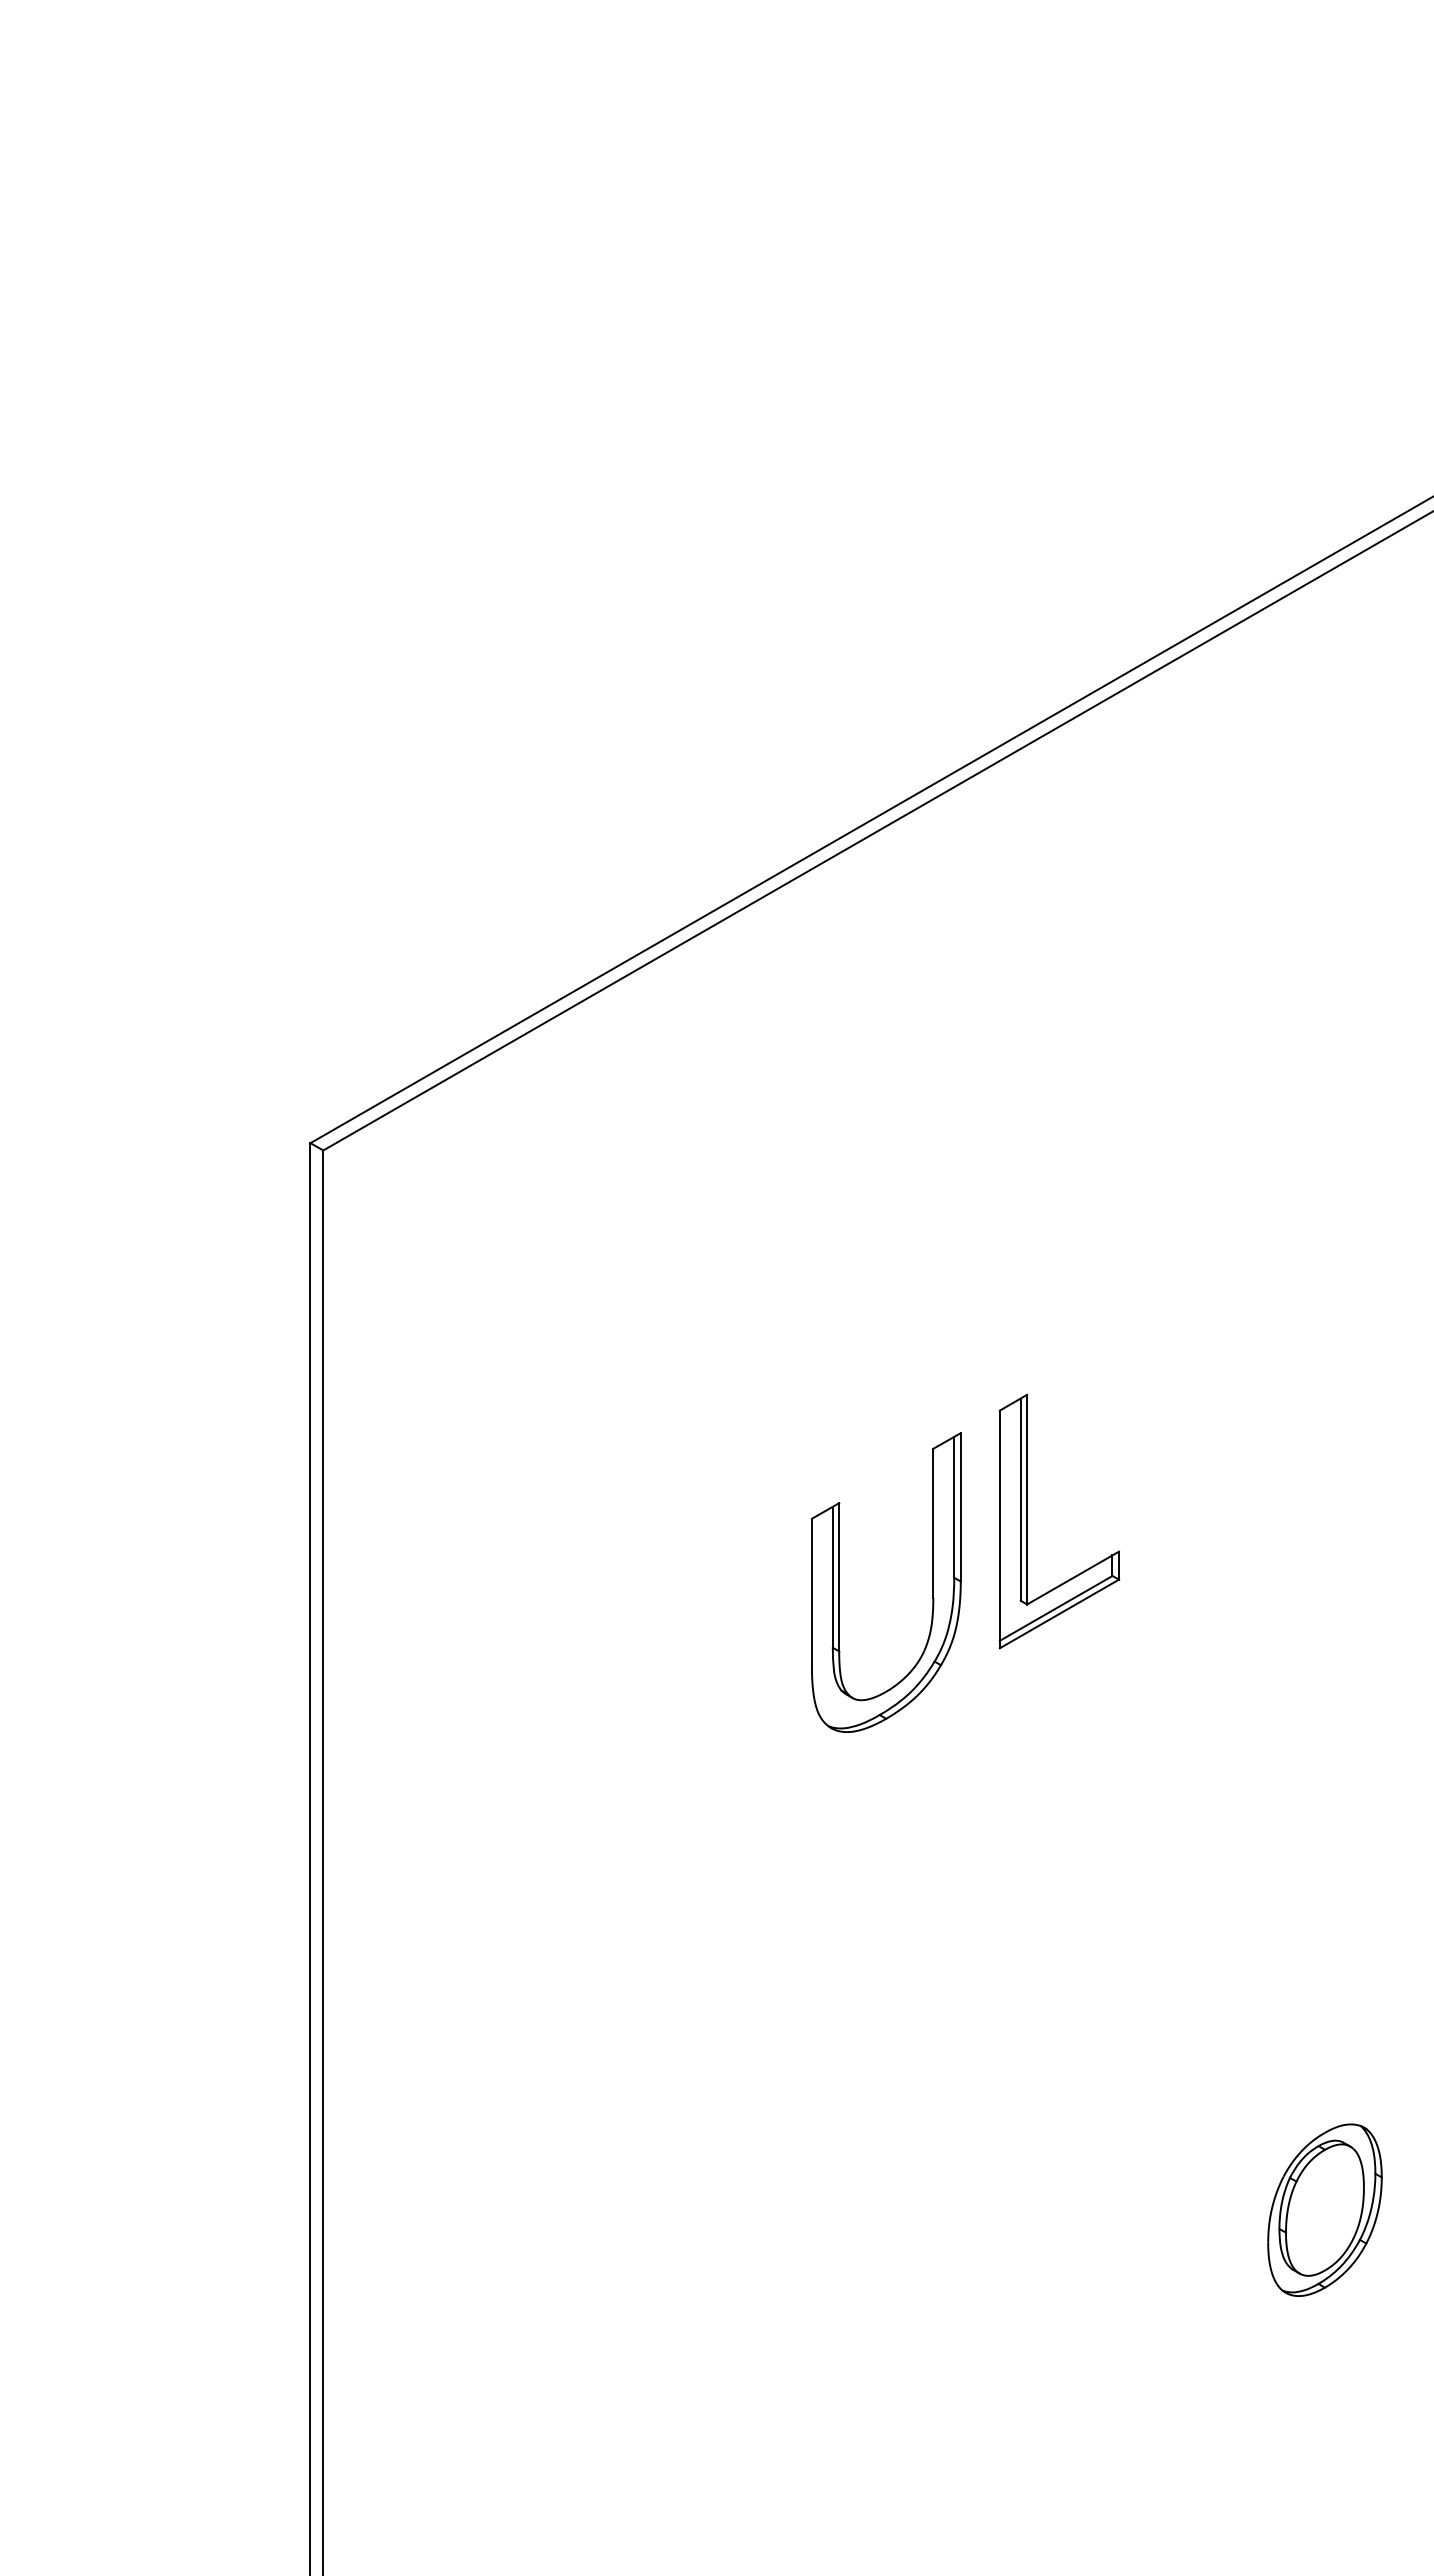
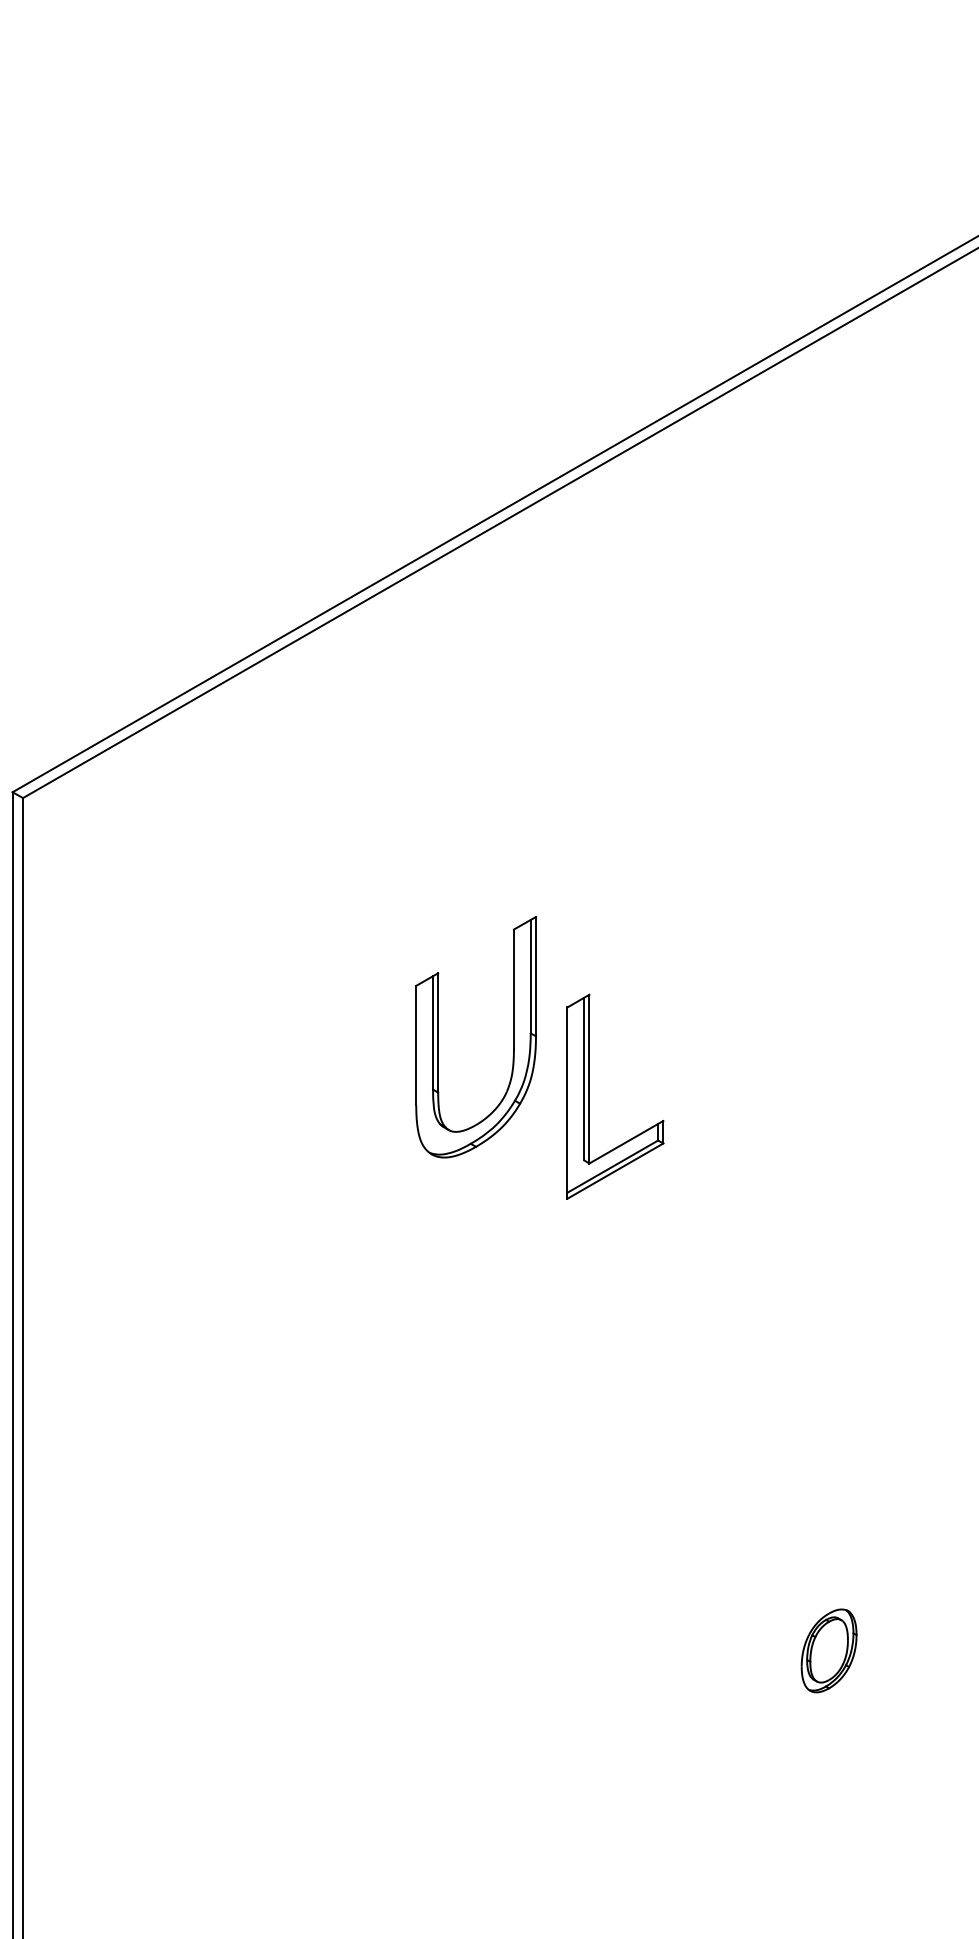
part: (839, 1582) -> (438, 1037), moved
part: (1324, 2209) -> (828, 1650), size x0.6

